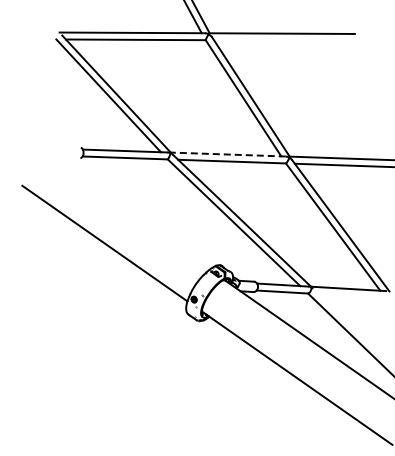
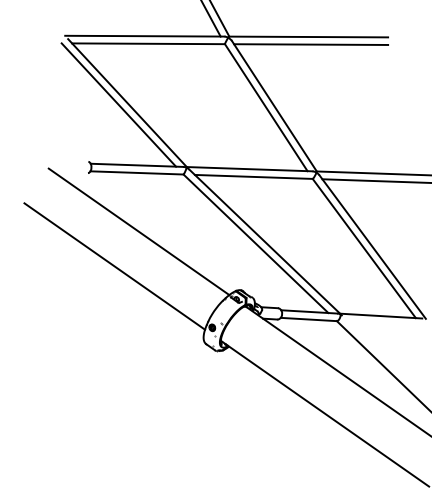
line: (284, 40) -> (311, 44), added
line: (228, 154) -> (249, 169), dashed -> solid
line: (126, 211) -> (138, 231), added

